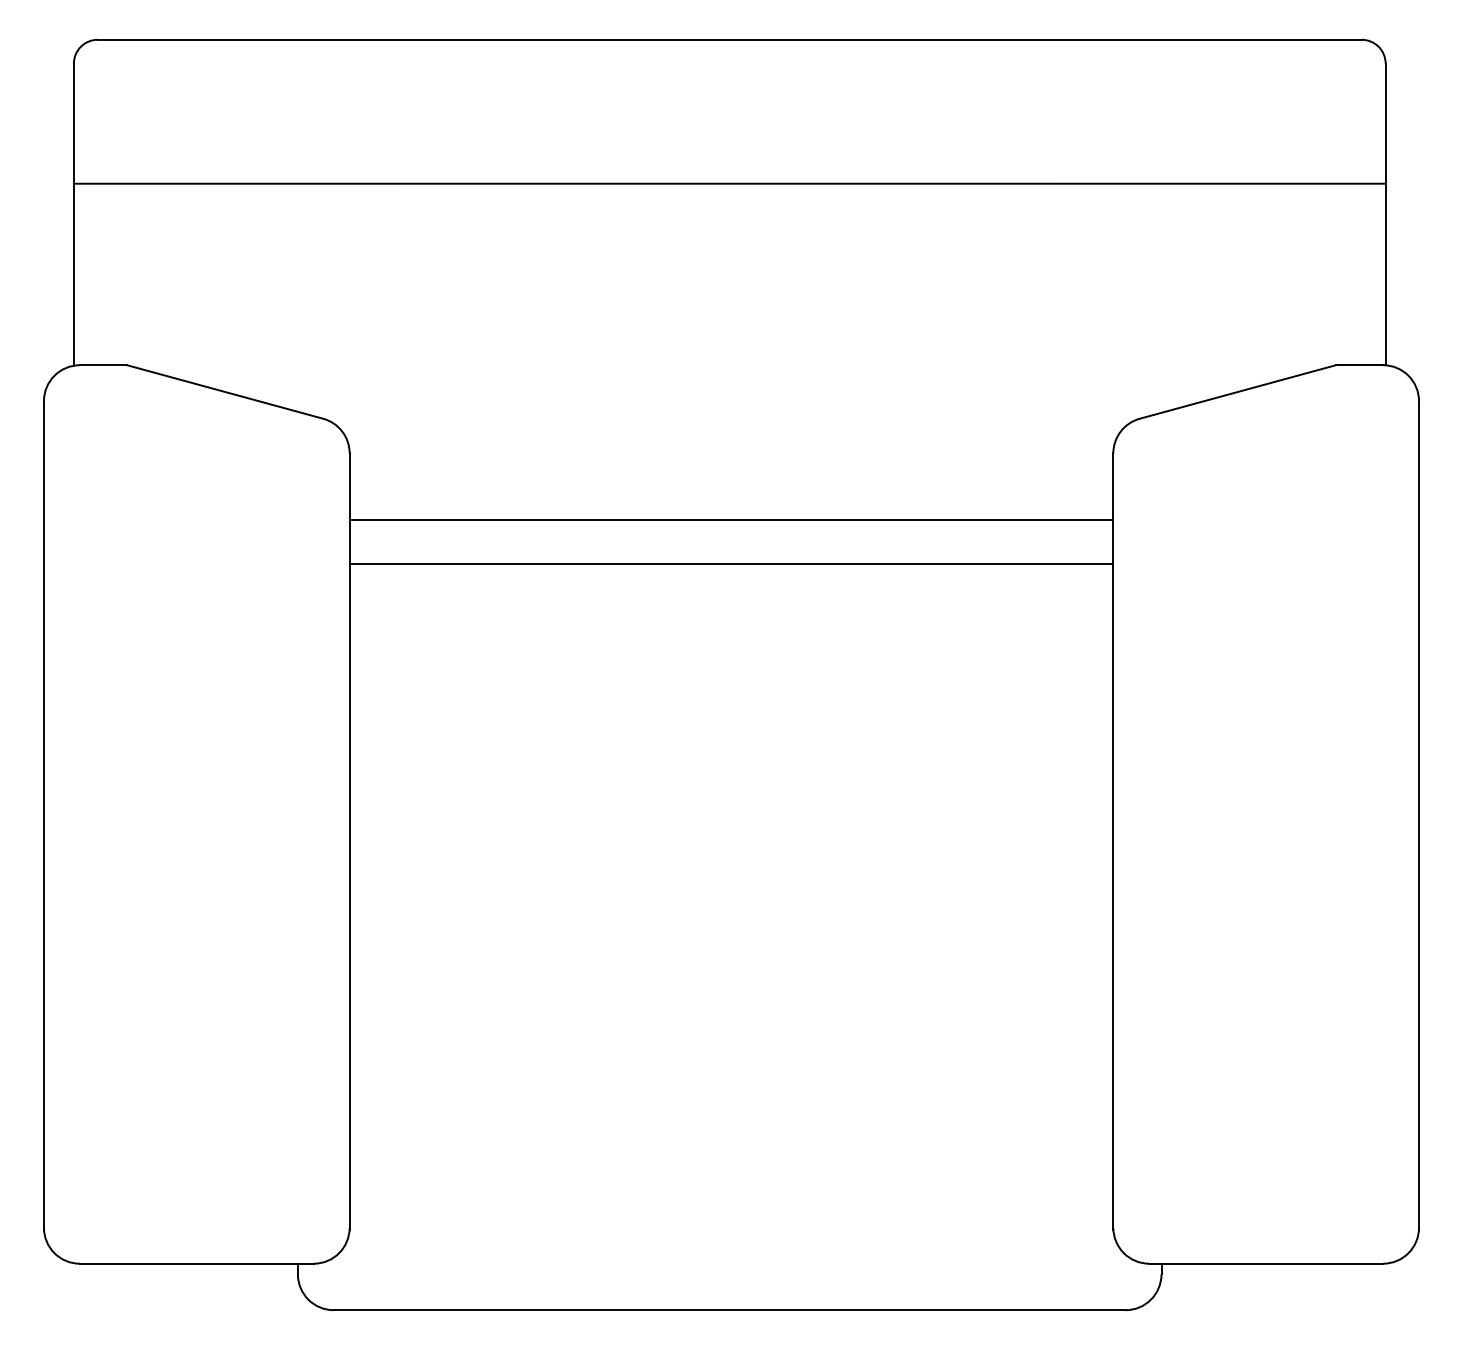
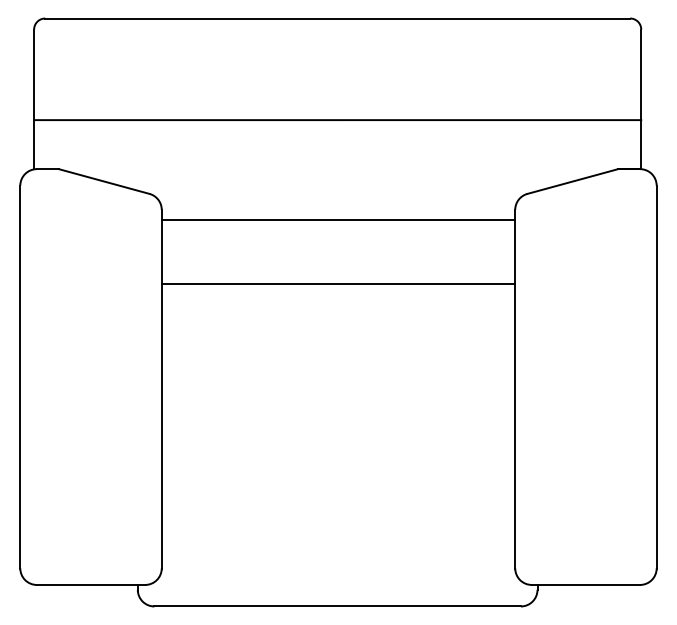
line: (729, 184) -> (337, 120), moved
line: (731, 519) -> (338, 219), moved
line: (731, 562) -> (338, 283), moved

